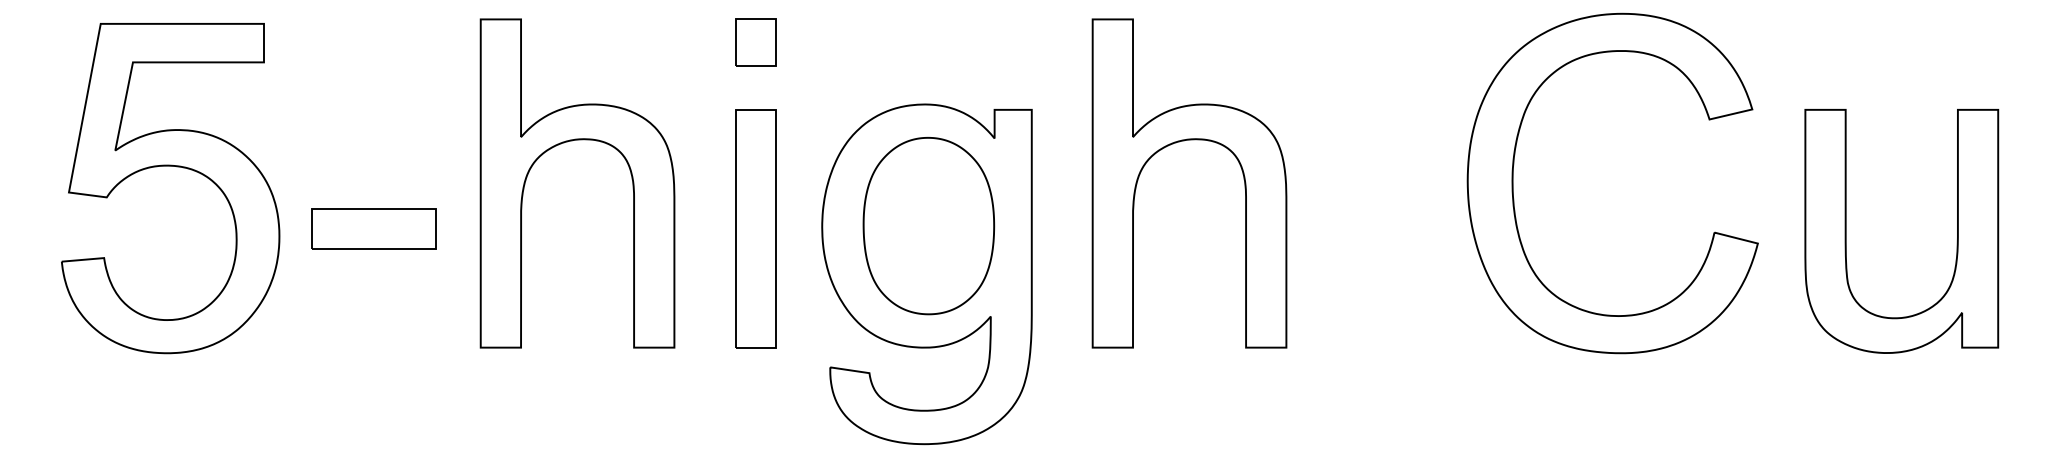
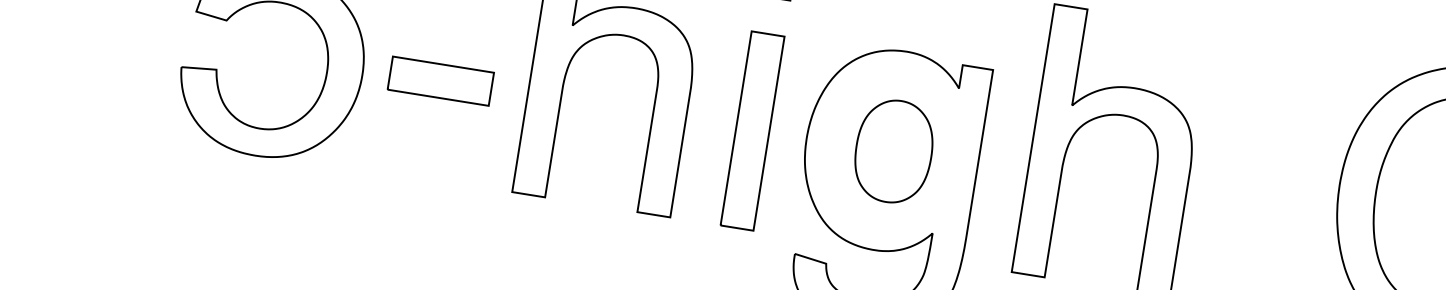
part: (928, 226) -> (893, 151), size x0.7

